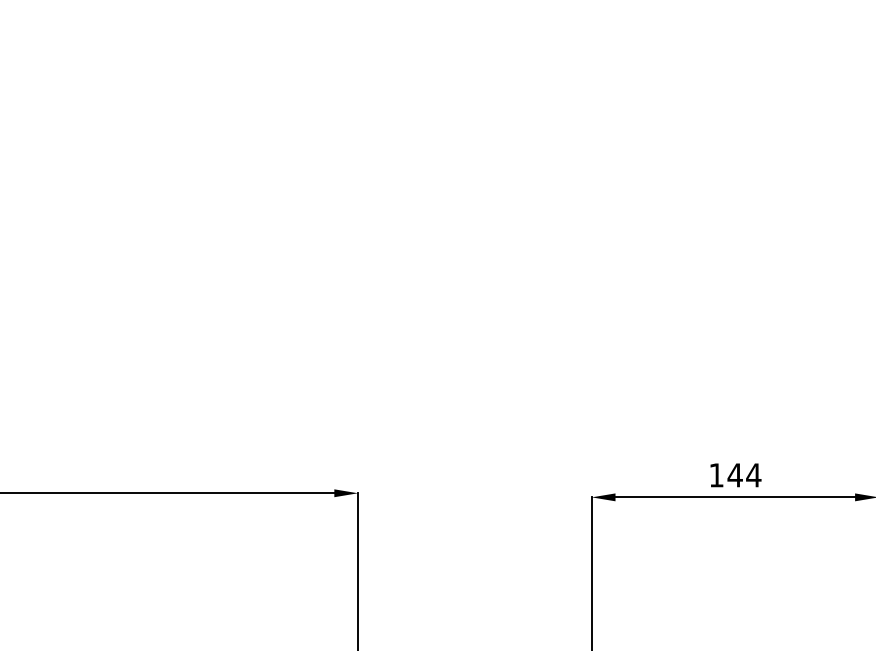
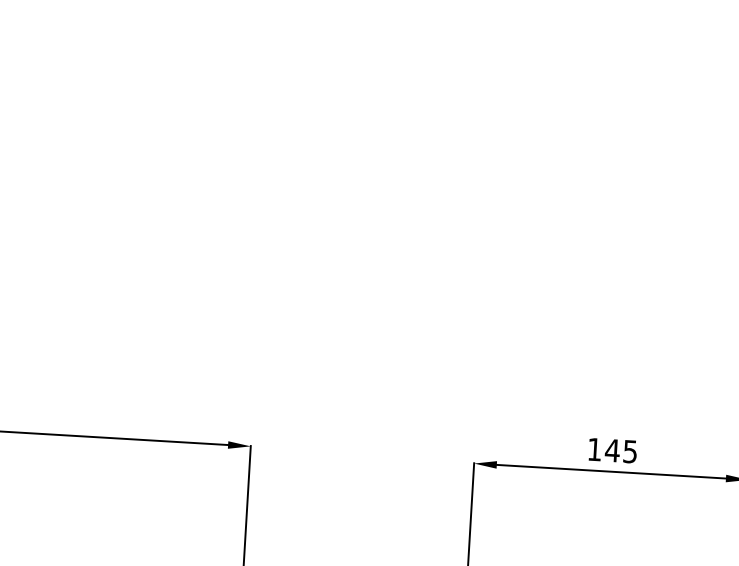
text: (753, 475) -> (630, 451), 144 -> 145

